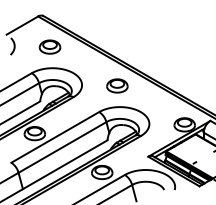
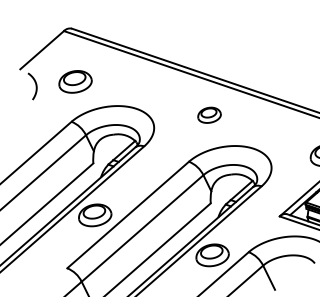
part: (49, 46) -> (74, 81), moved
part: (117, 85) -> (209, 114), size x0.7

